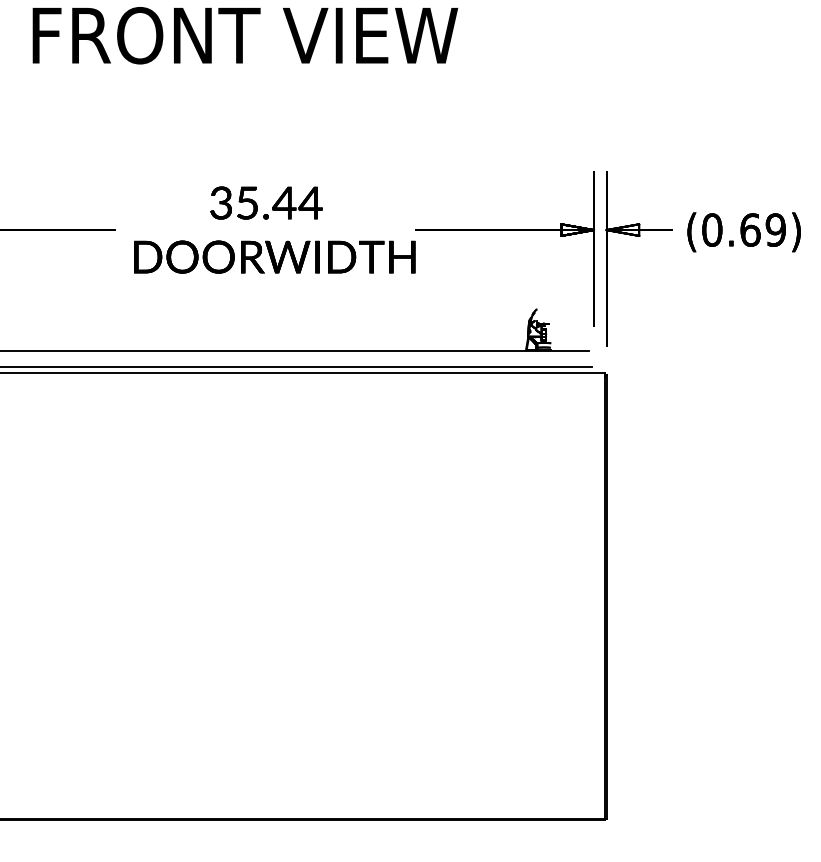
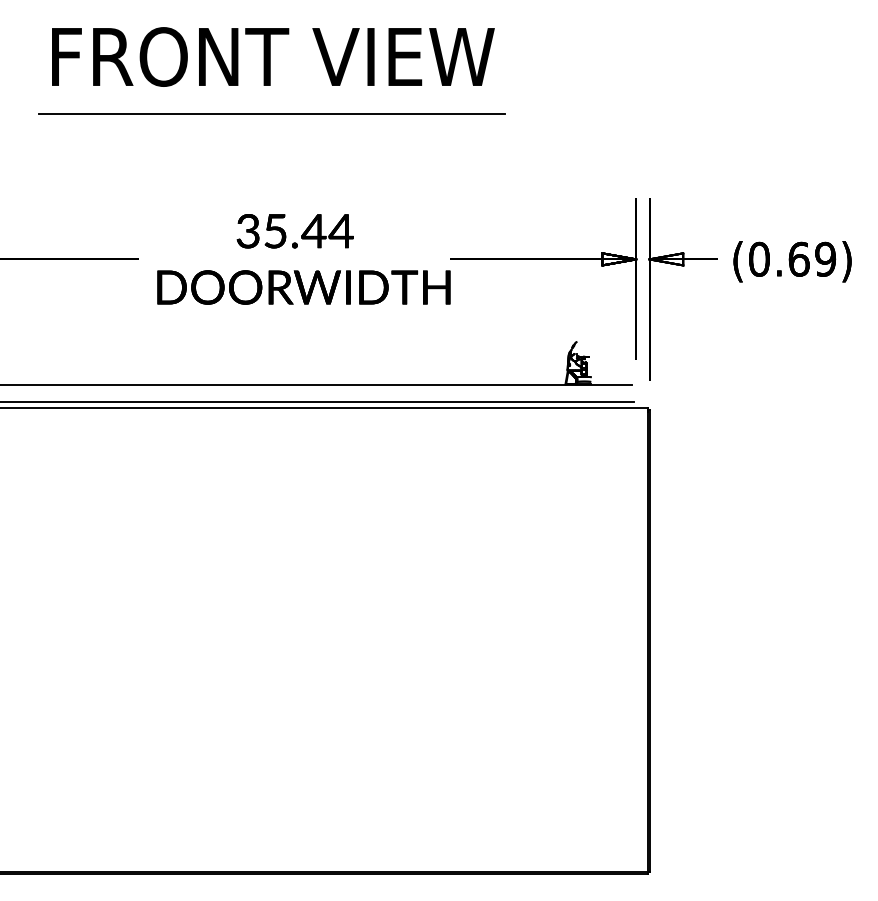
line: (243, 90) -> (271, 114), added

